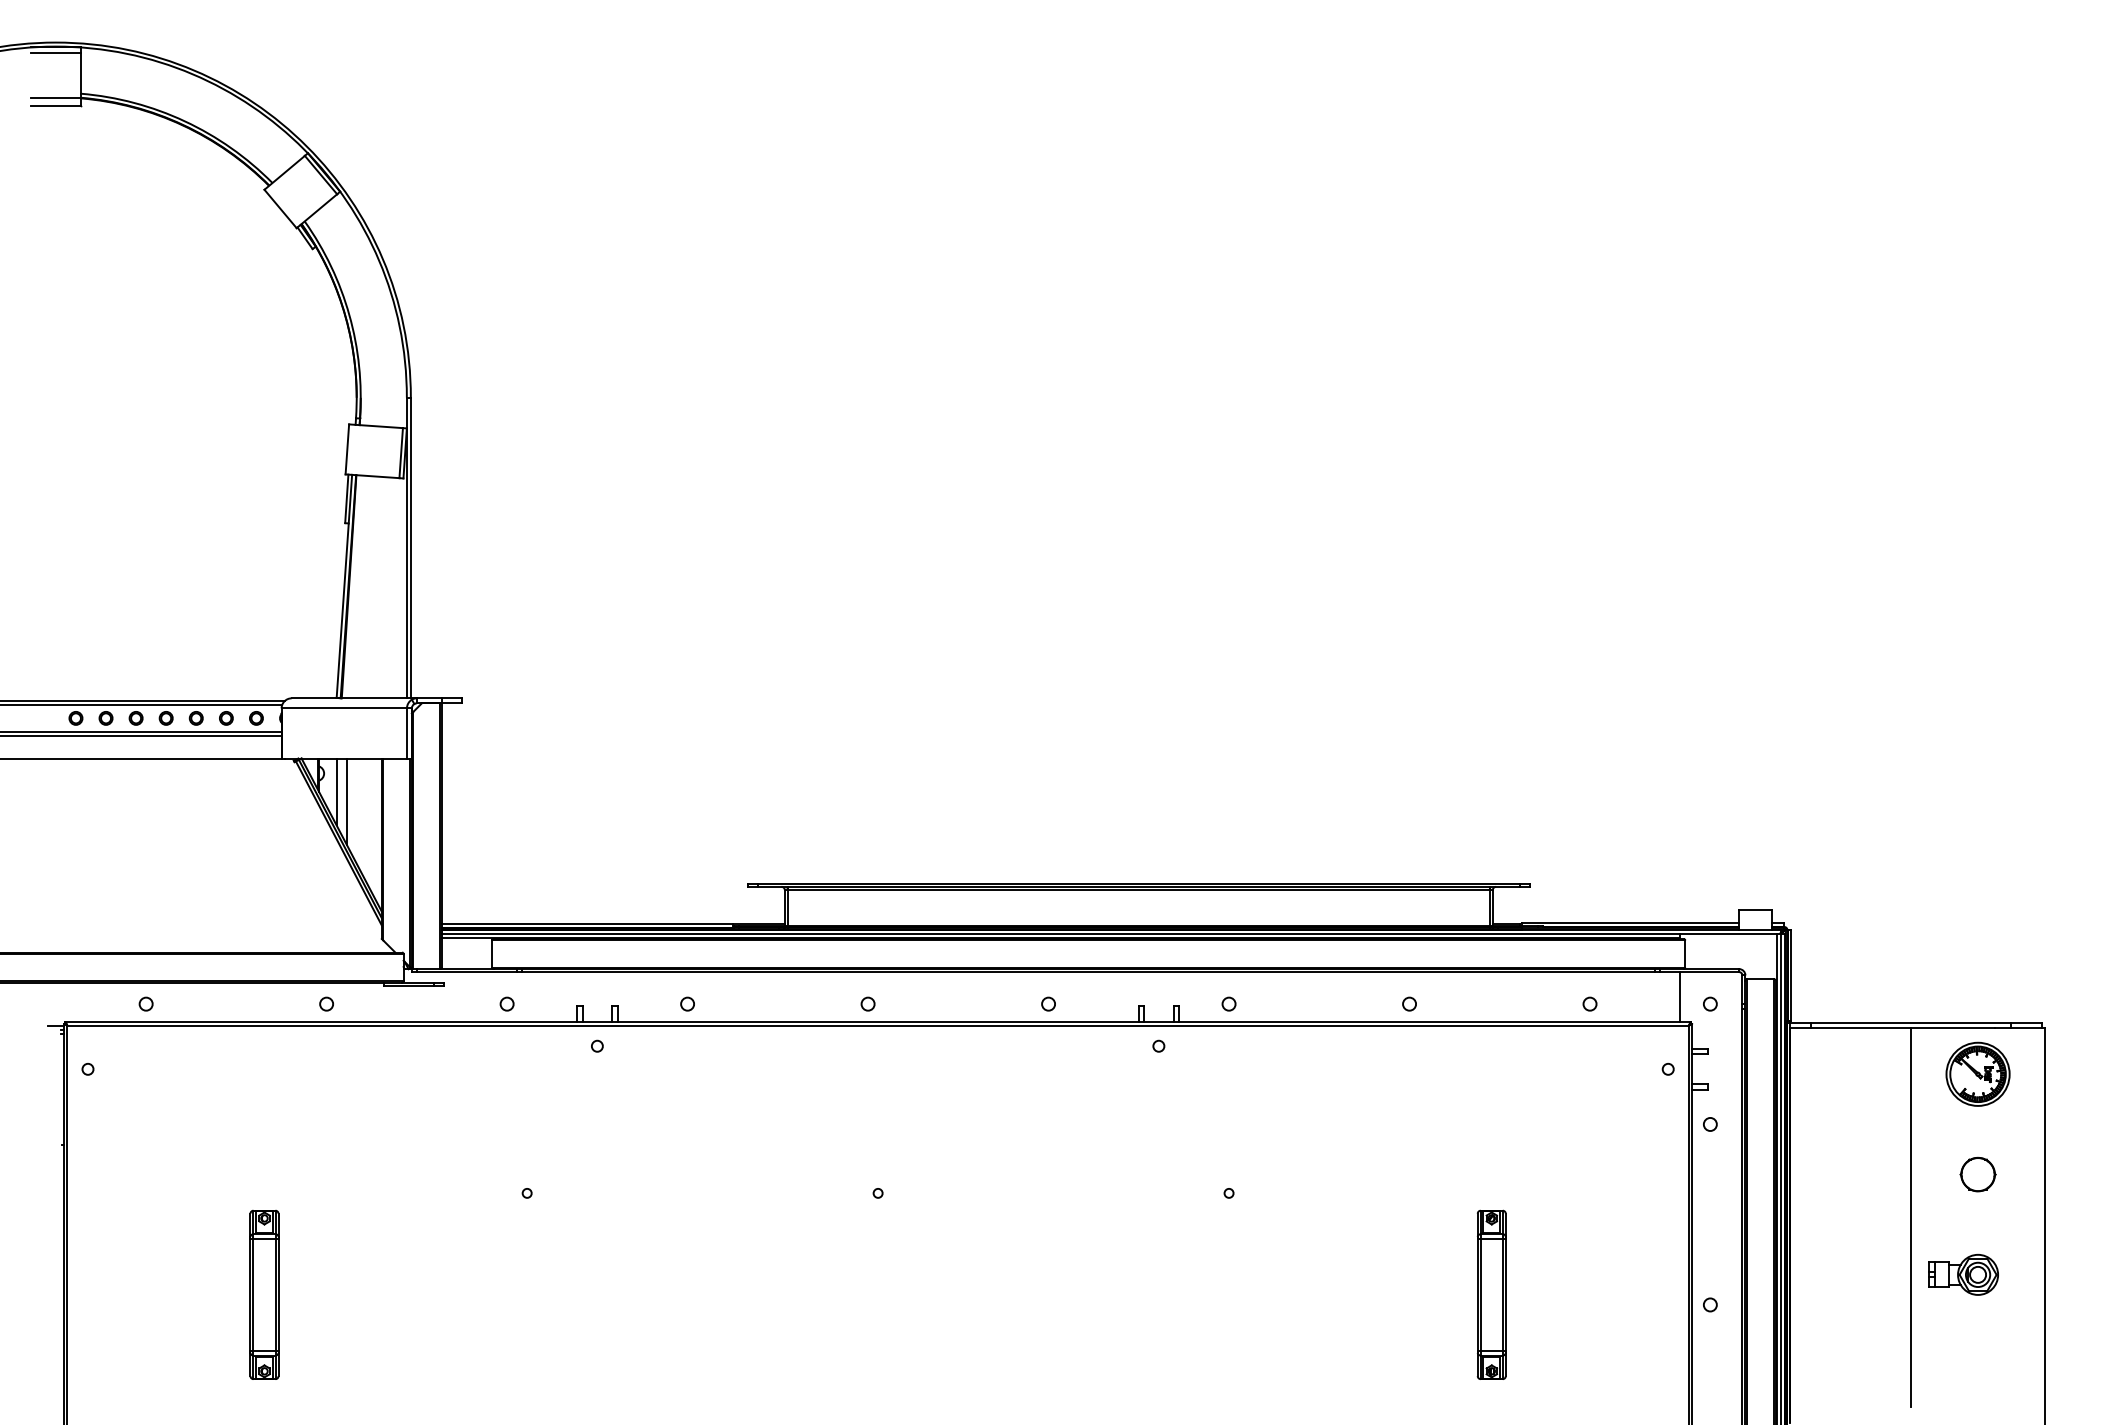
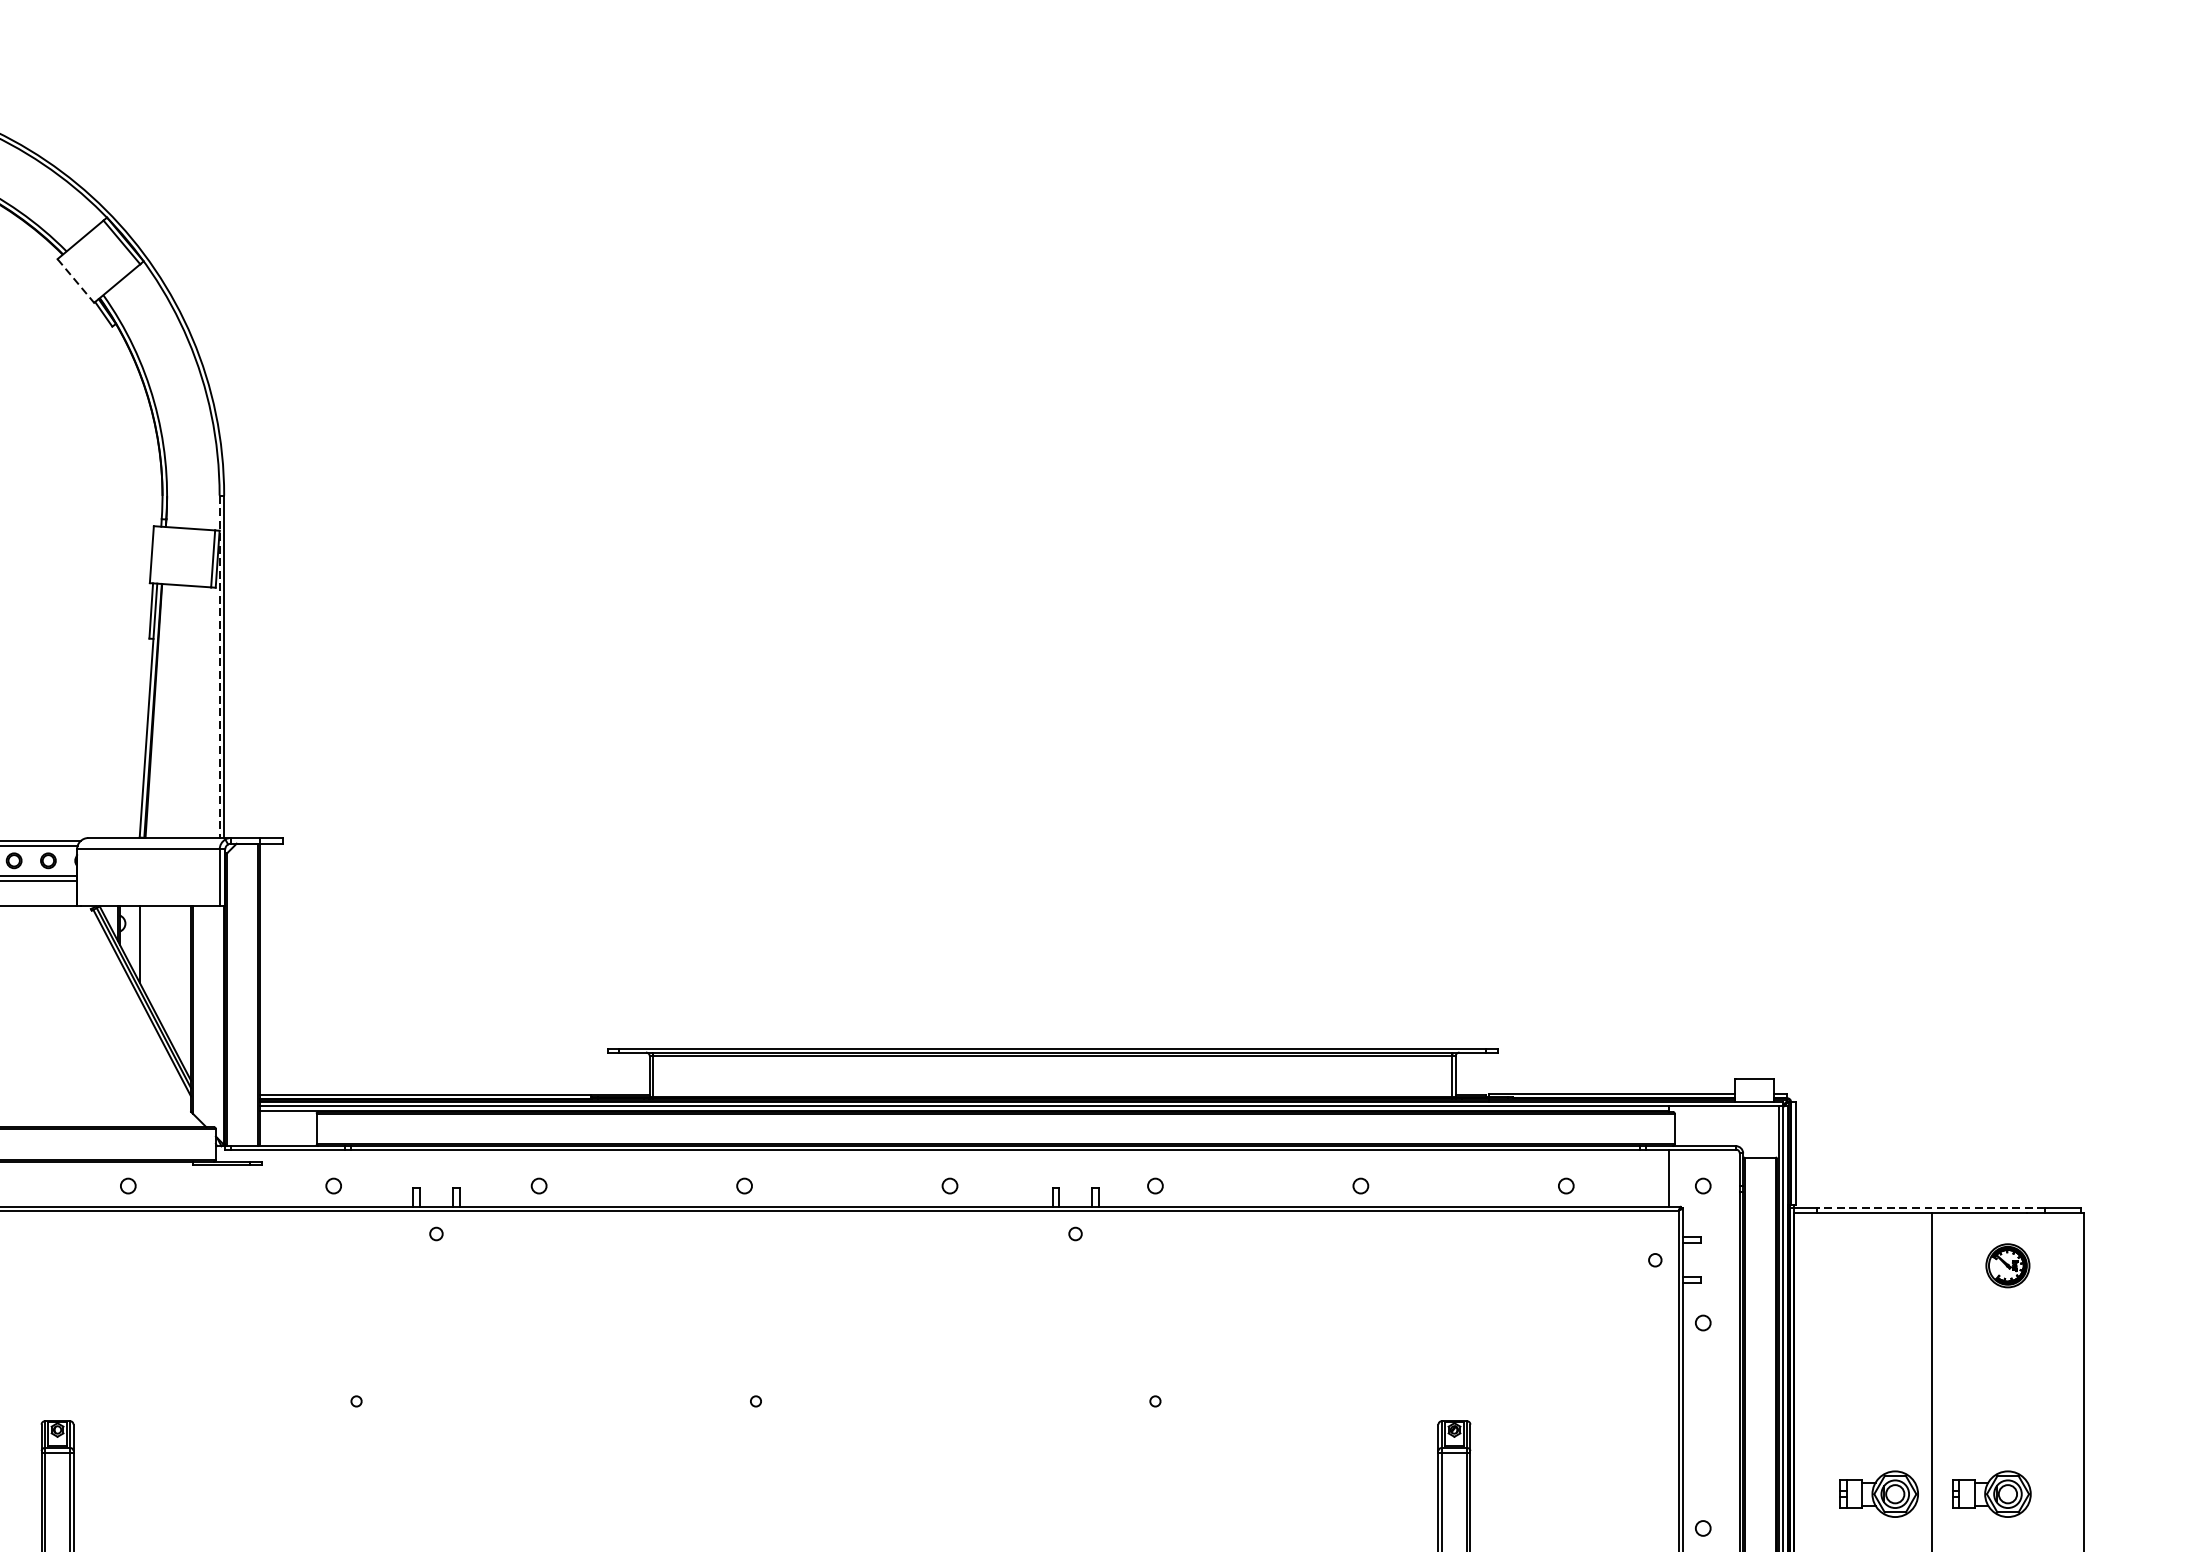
line: (280, 209) -> (75, 281), solid -> dashed
line: (406, 548) -> (219, 667), solid -> dashed
line: (346, 801) -> (150, 955), removed
line: (1910, 1023) -> (1931, 1208), solid -> dashed
part: (1977, 1073) -> (2007, 1265), size x0.6
part: (1977, 1174) -> (2007, 1379), removed
part: (1864, 1274) -> (1878, 1493), added

